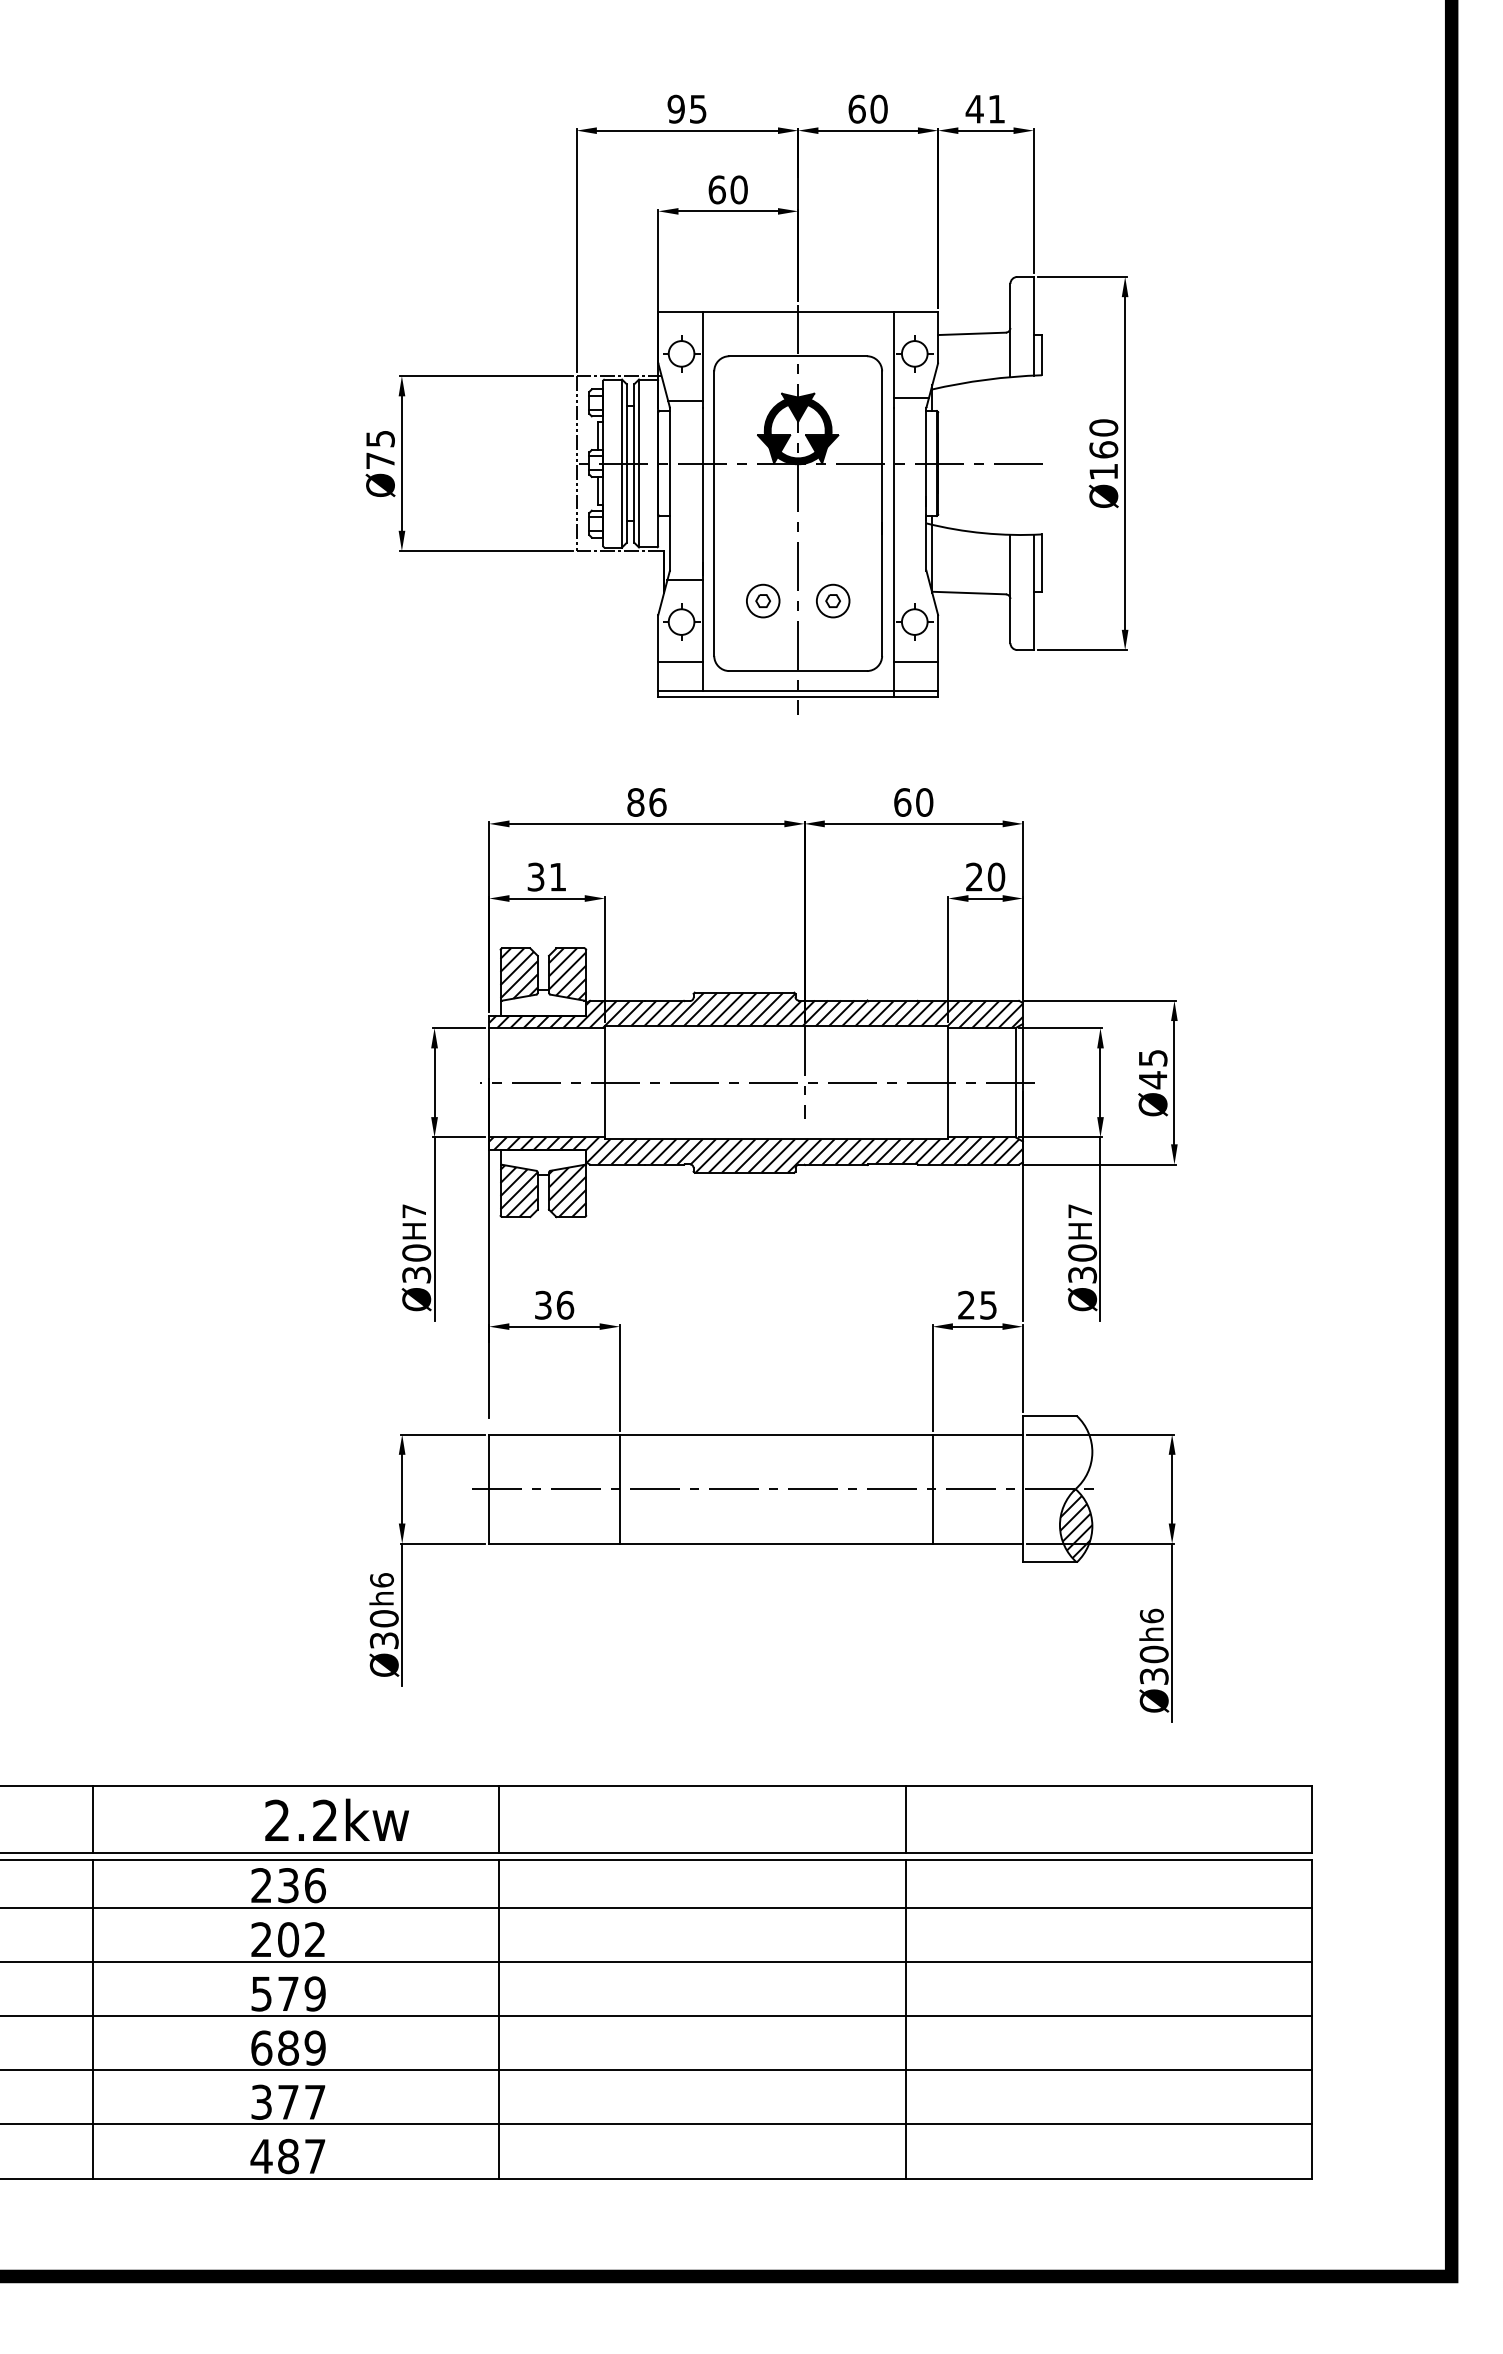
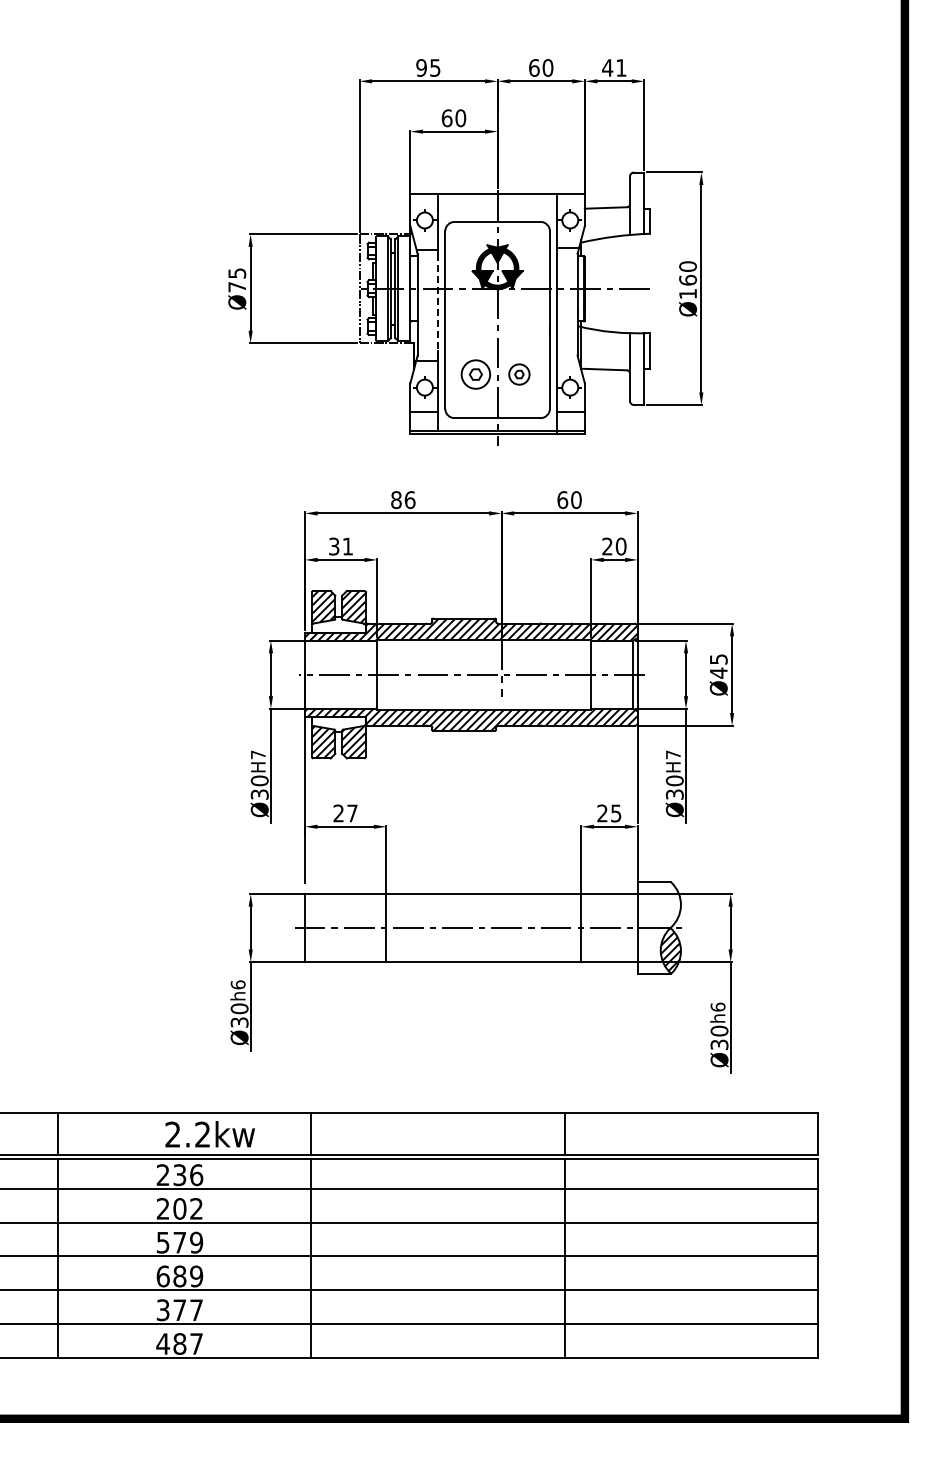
line: (703, 491) -> (438, 306), solid -> dashed
part: (762, 601) -> (475, 374), size x1.4
text: (554, 1305) -> (345, 813), 36 -> 27

